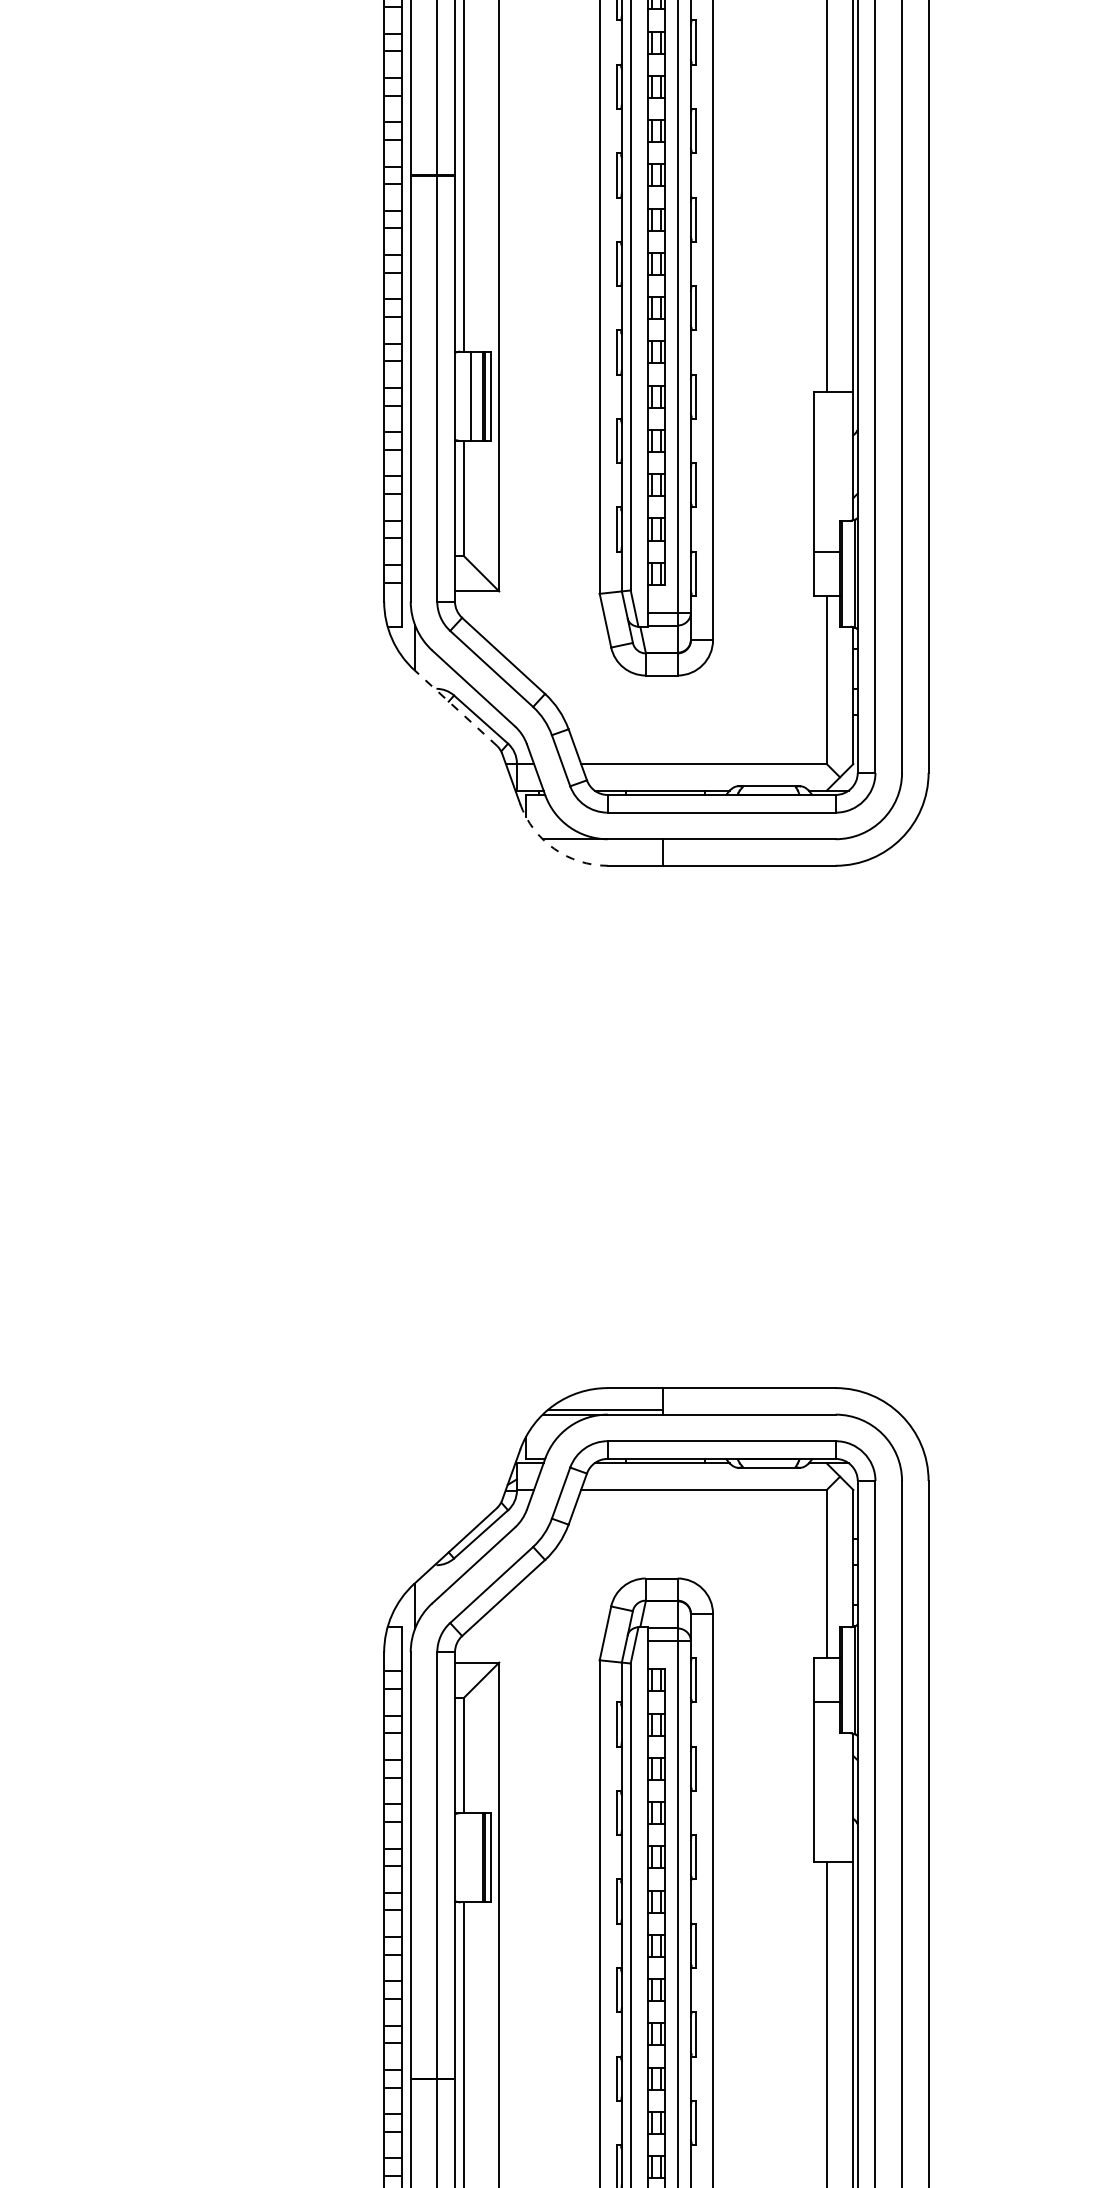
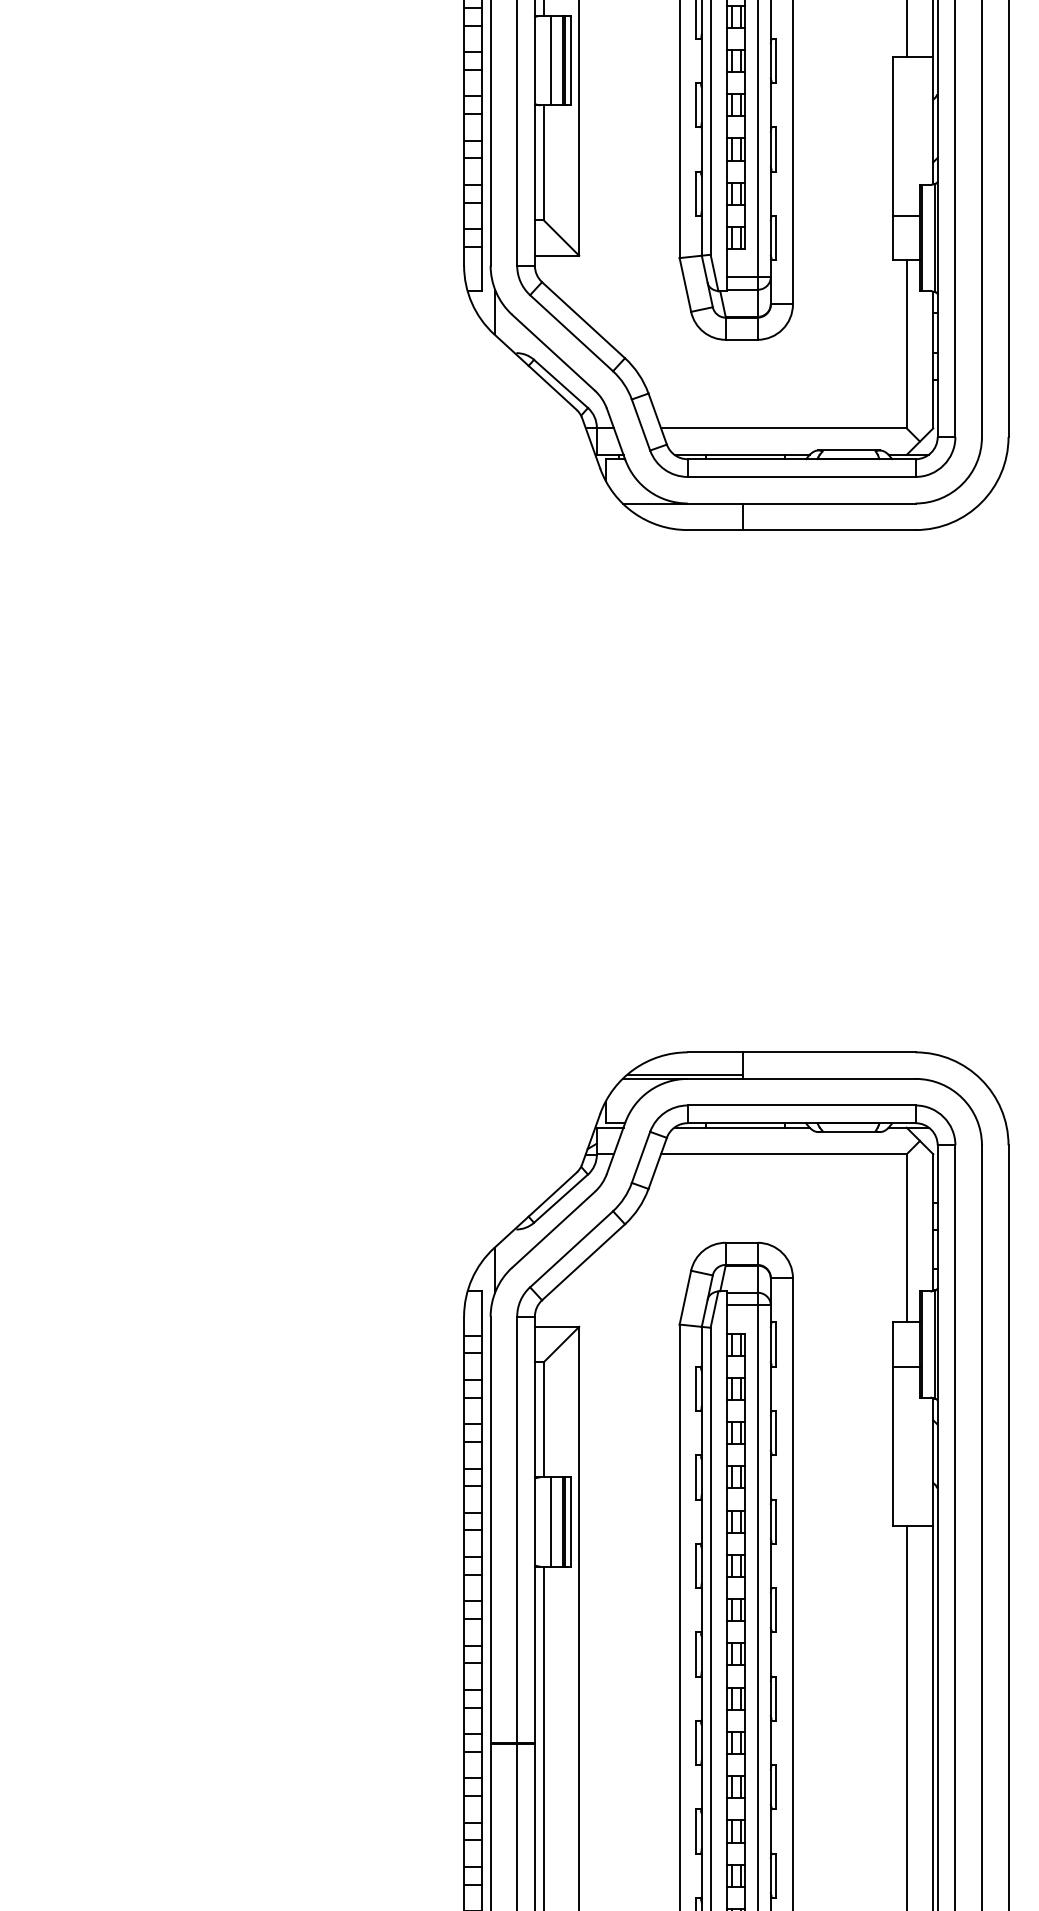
line: (455, 707) -> (535, 371), dashed -> solid
arc: (554, 848) -> (634, 512), dashed -> solid
line: (471, 1857) -> (551, 1521), added

